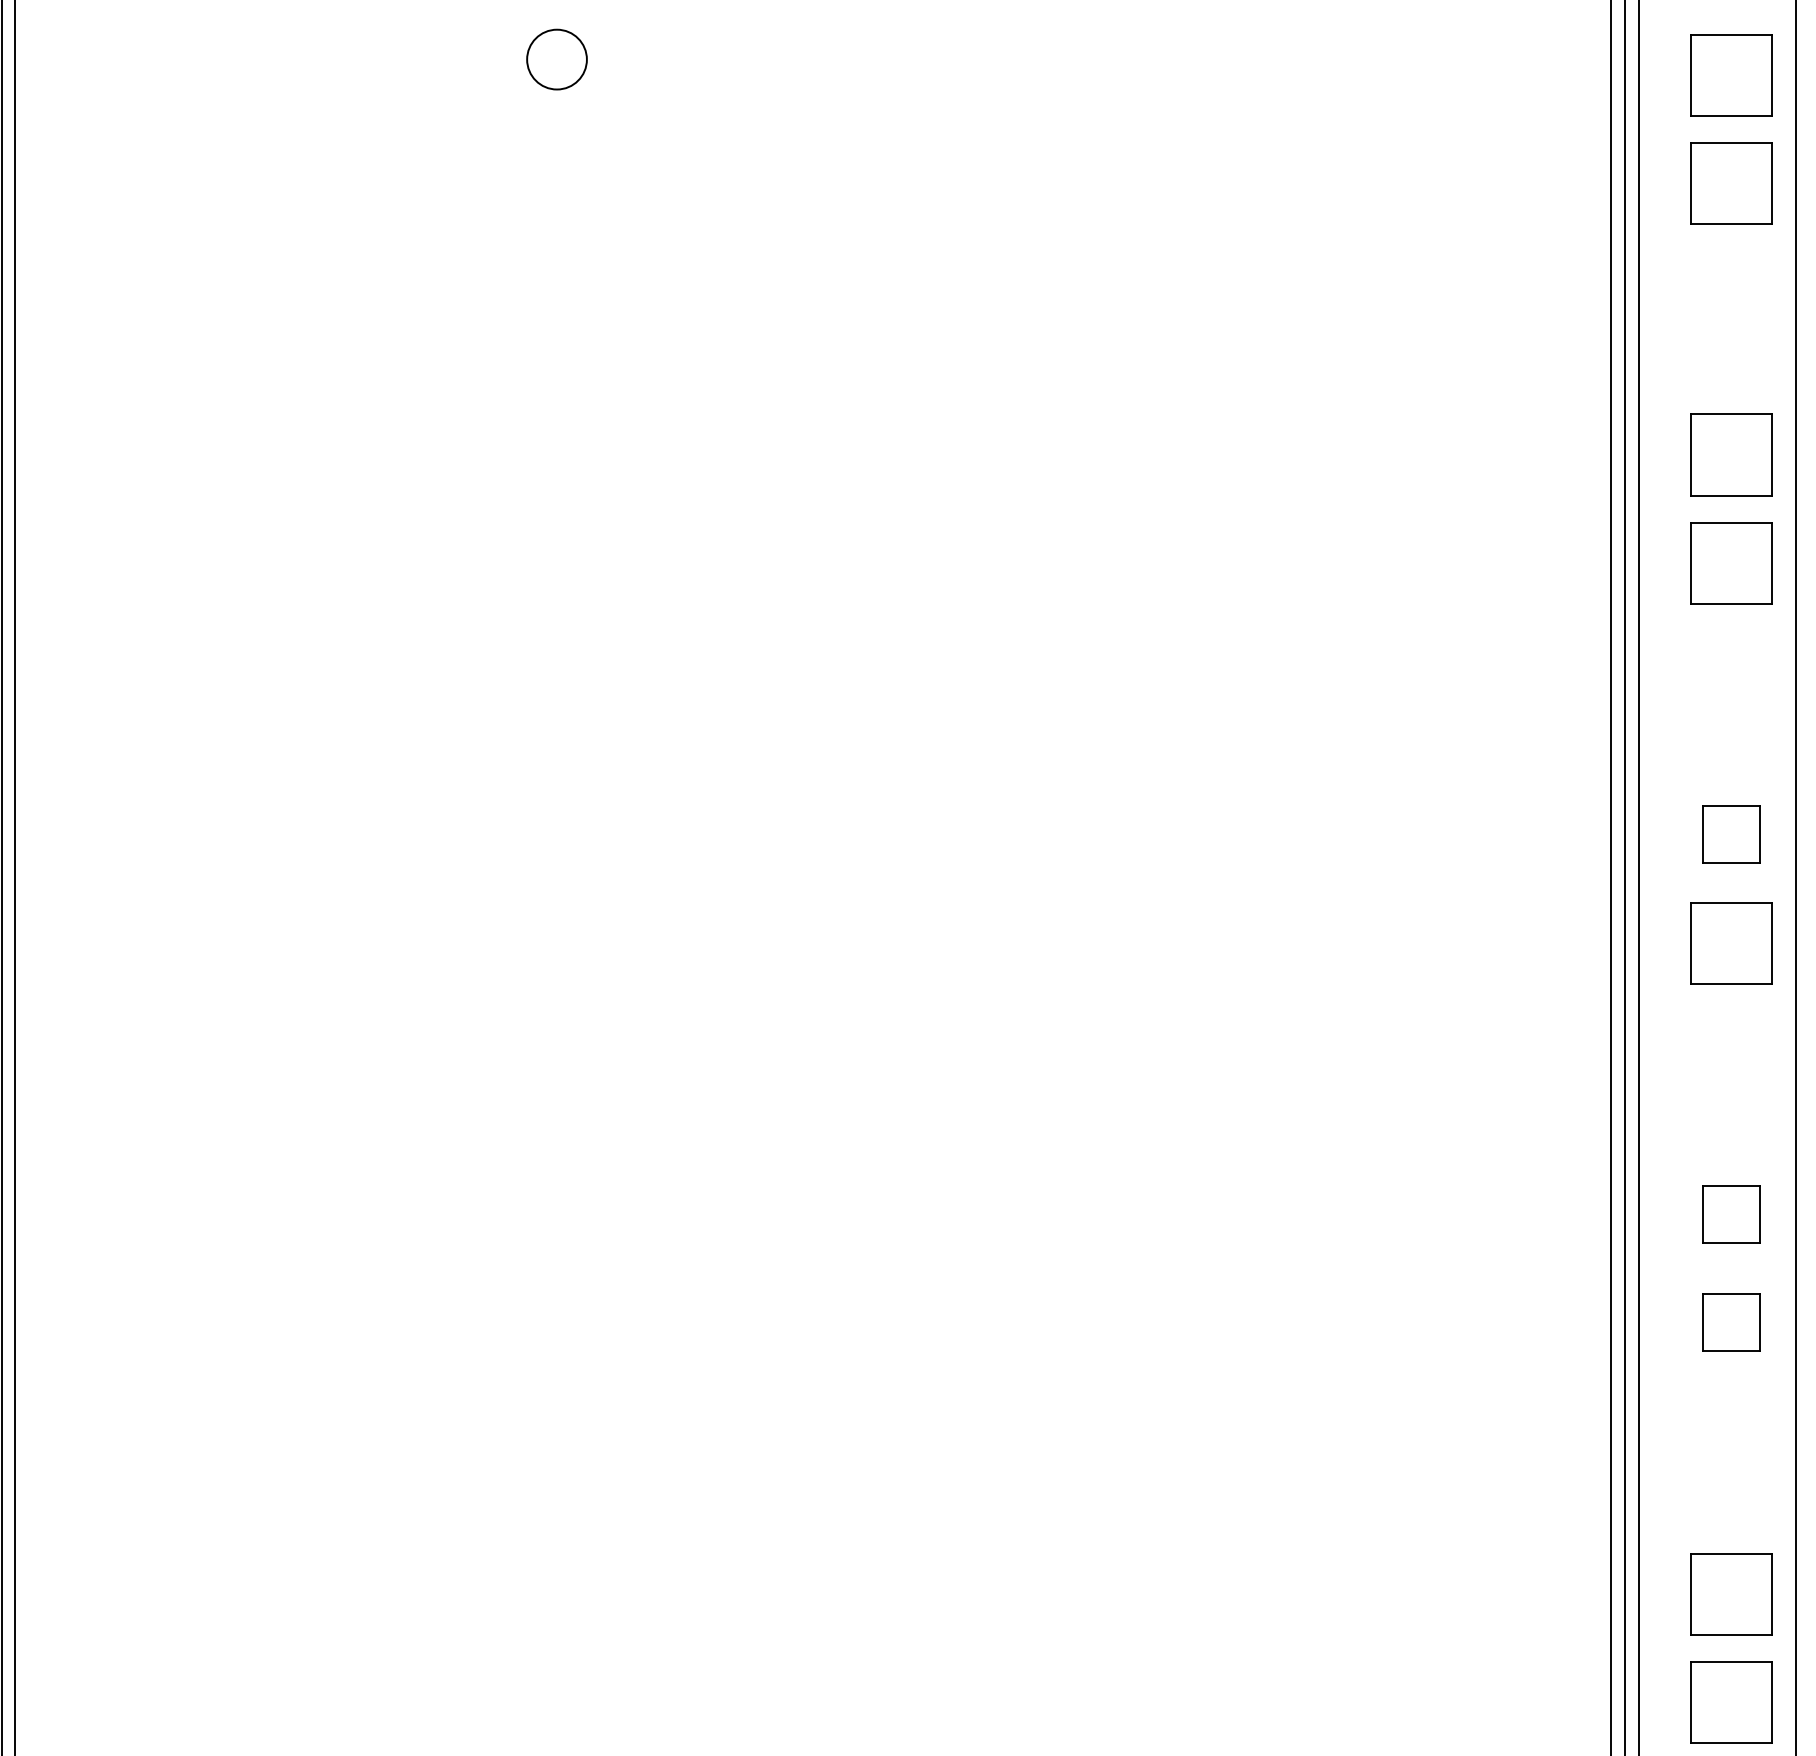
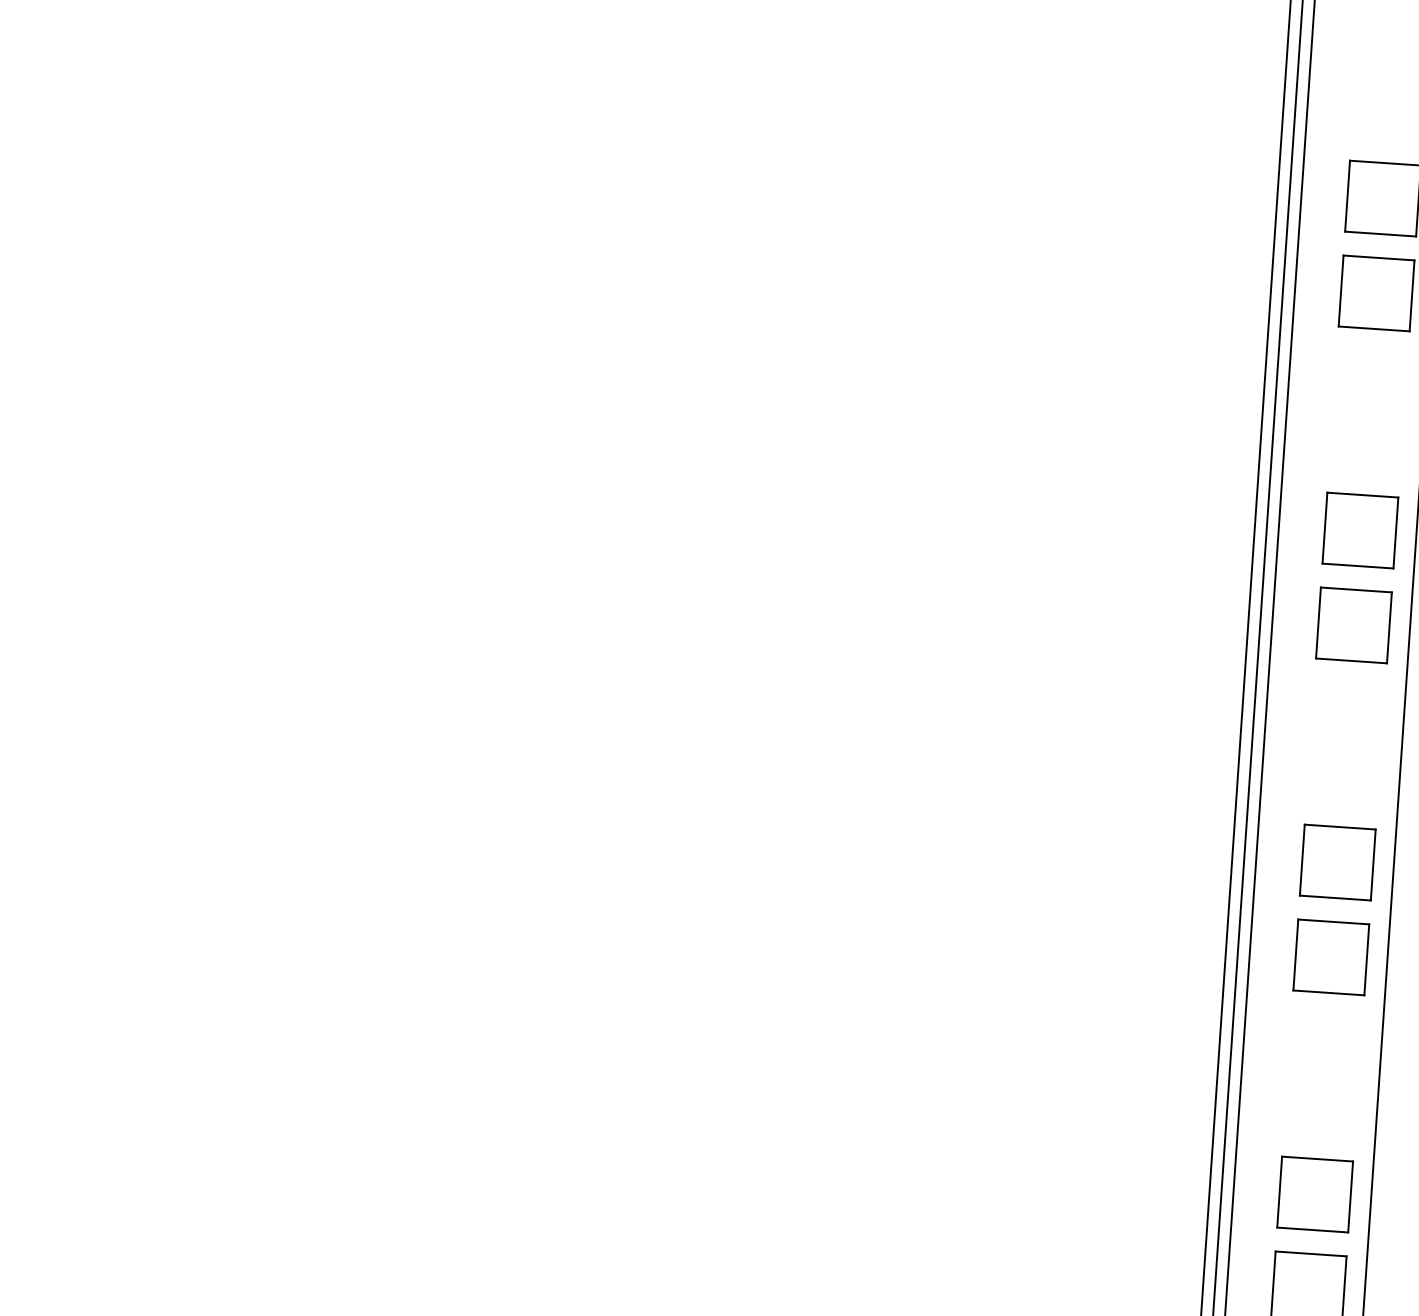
part: (1731, 834) -> (1360, 530), size x1.43
part: (1731, 1214) -> (1337, 862), size x1.43
part: (1731, 1322) -> (1331, 957), size x1.43

